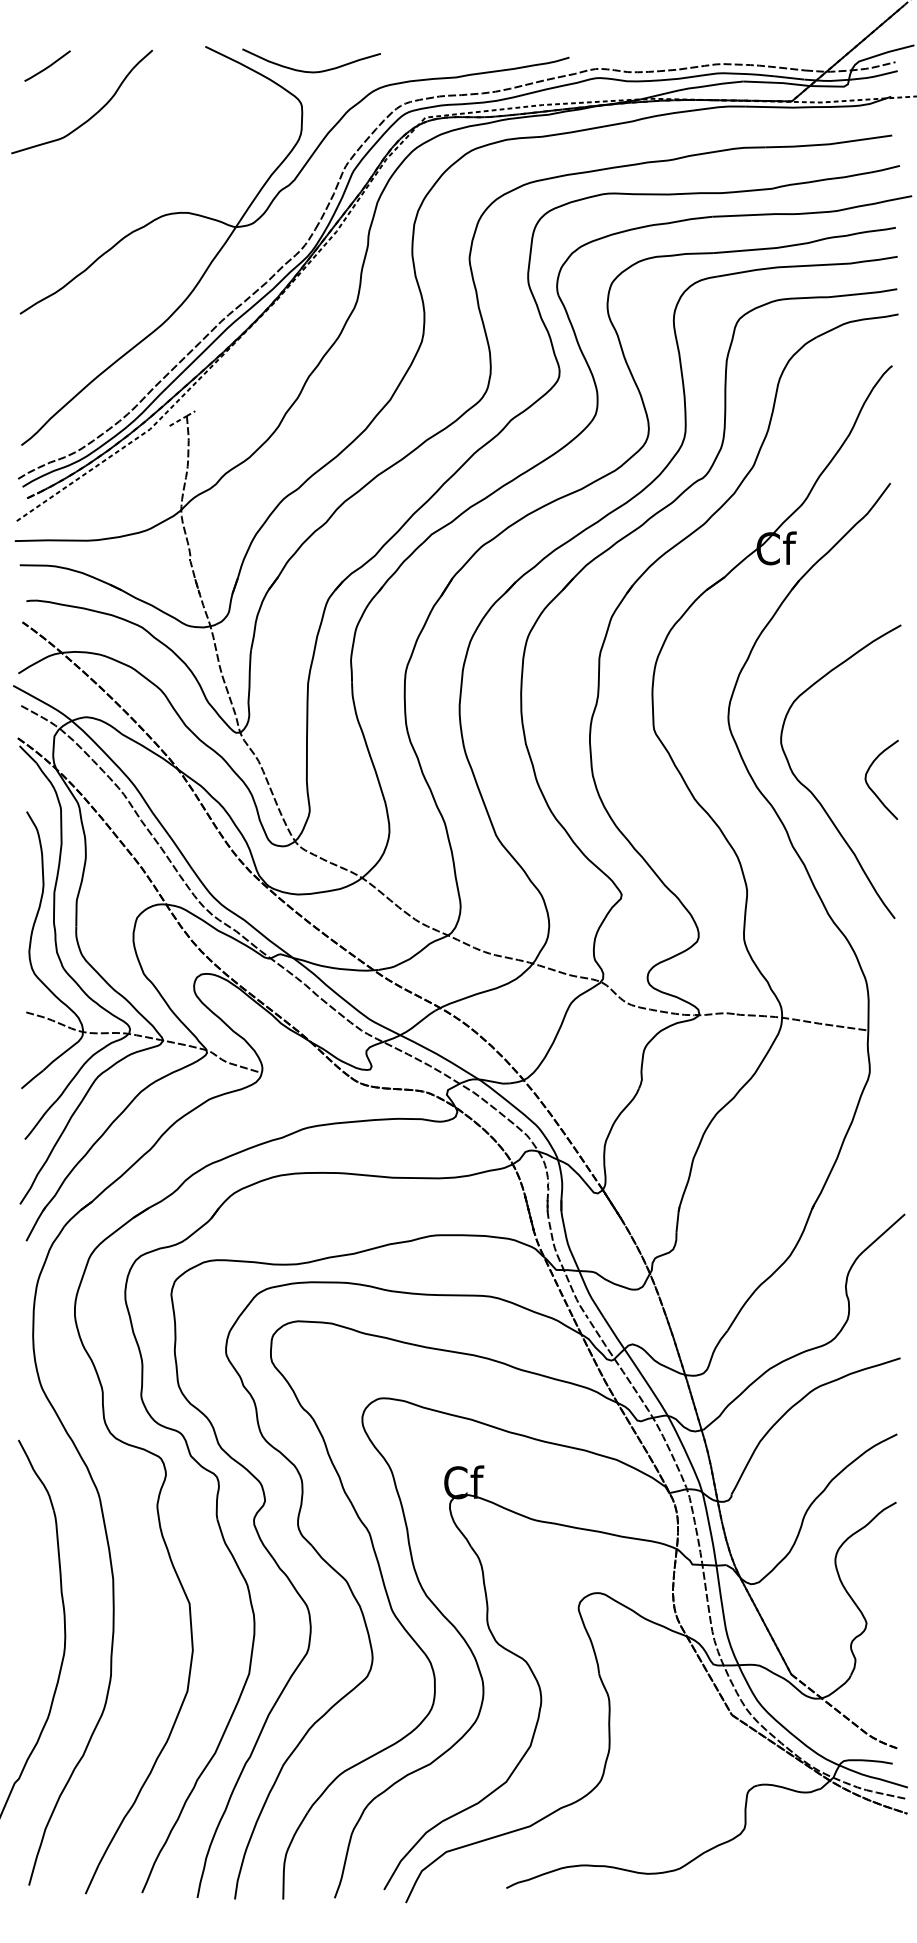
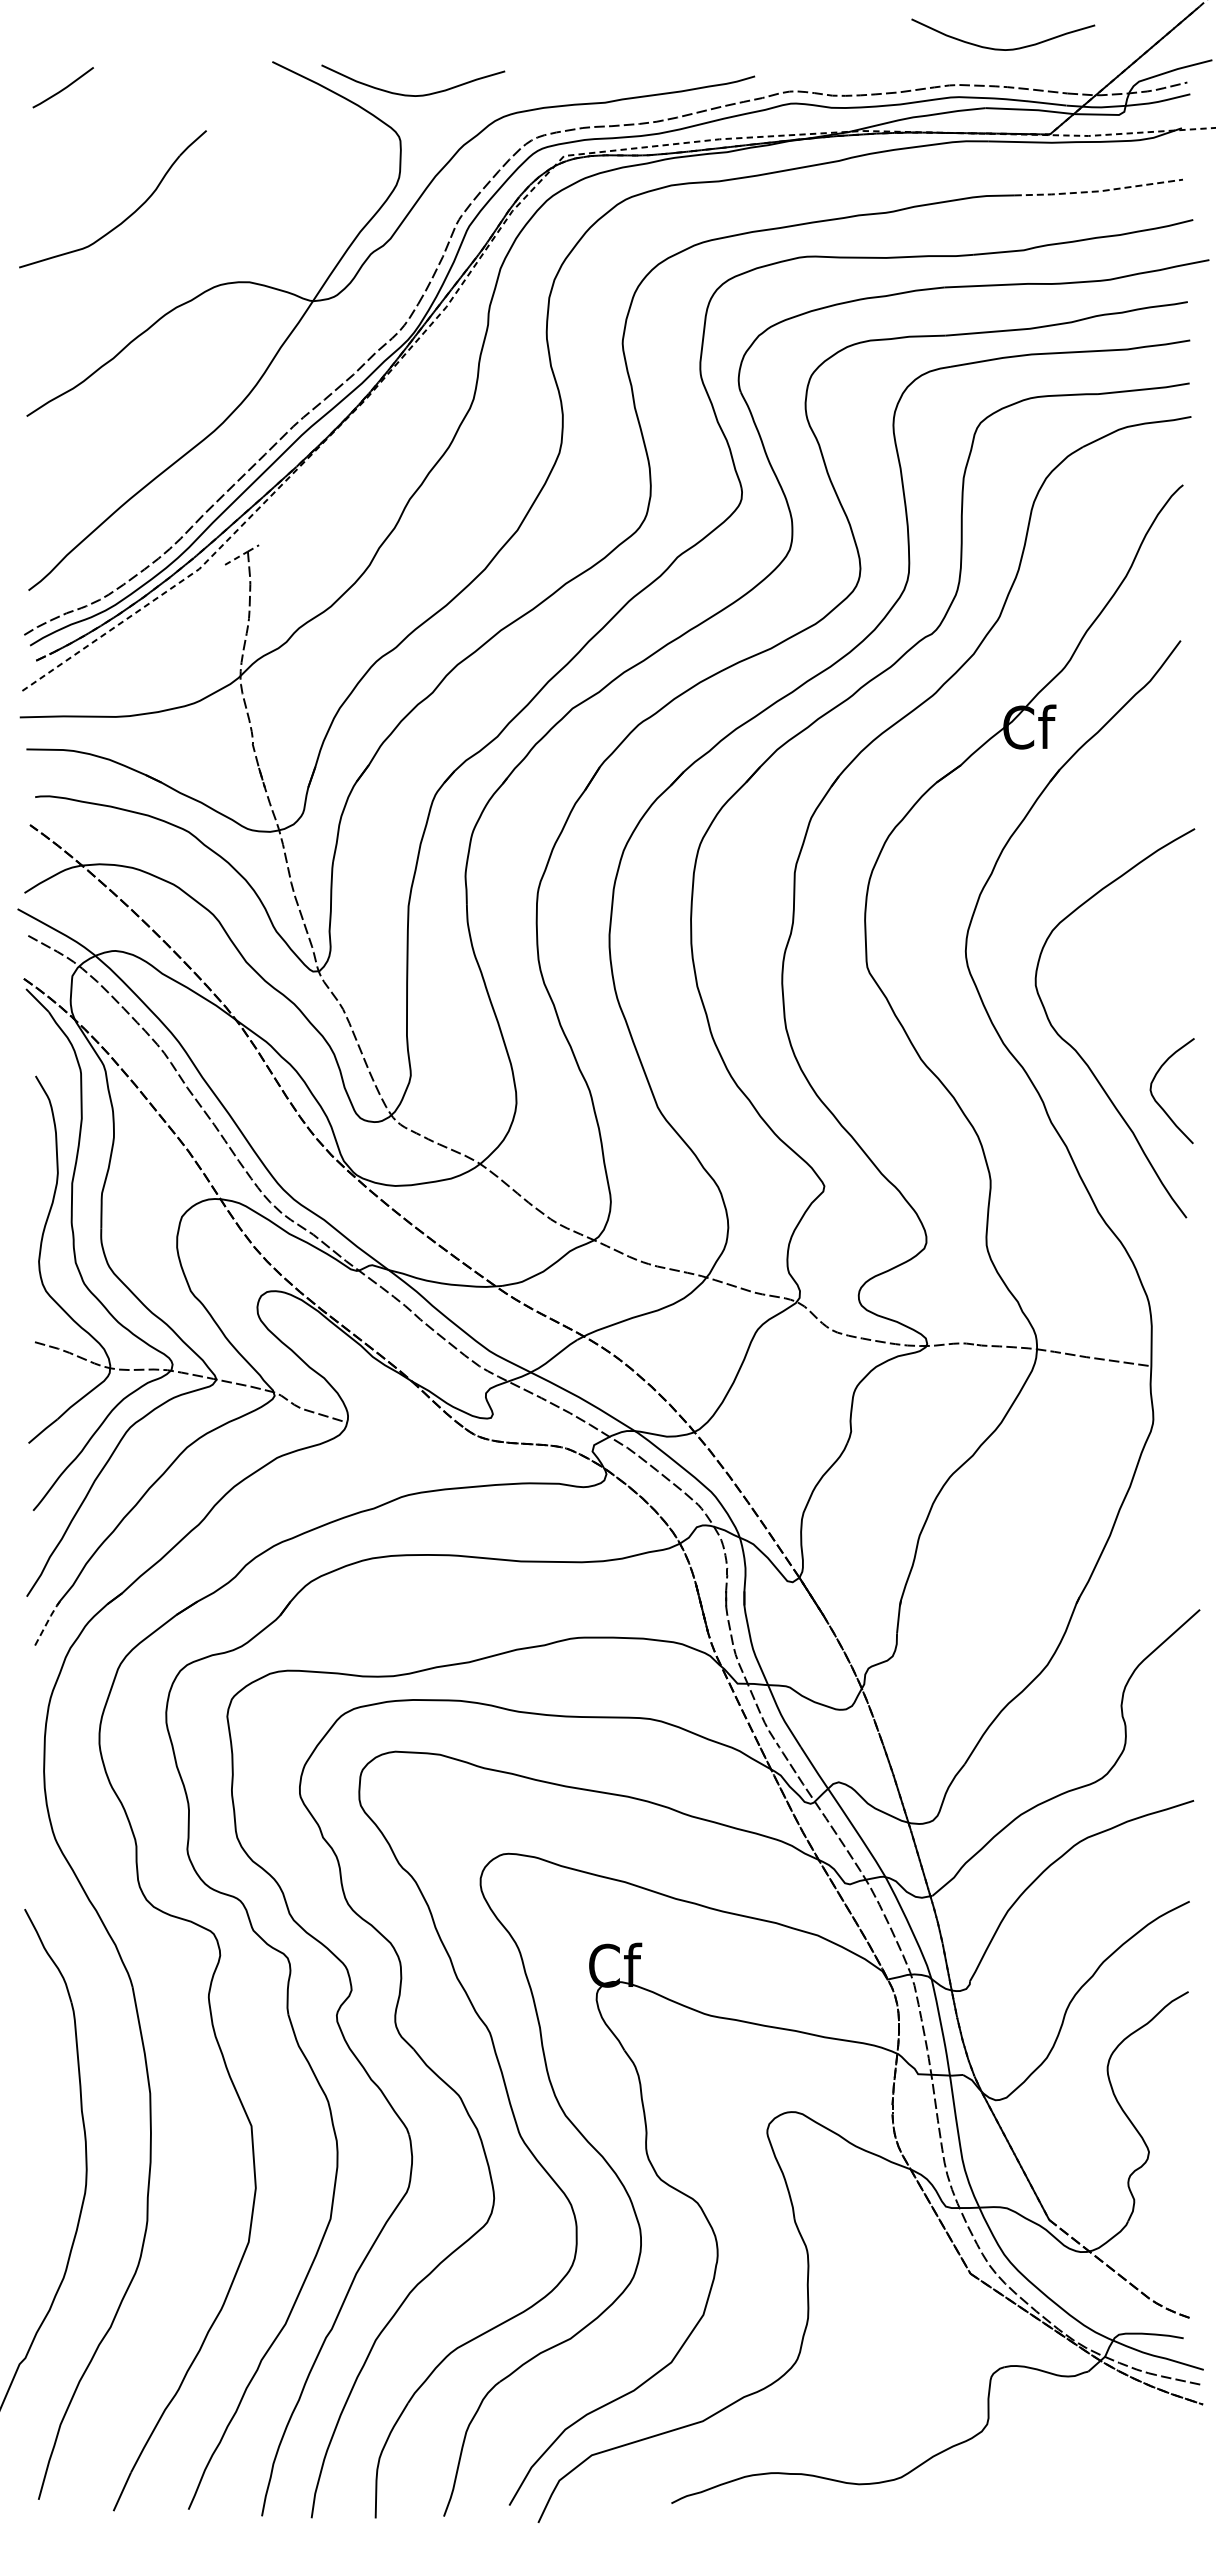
curve: (754, 36) -> (1000, 48), added
part: (92, 115) -> (126, 217), moved
line: (829, 144) -> (1099, 191), solid -> dashed
curve: (871, 788) -> (1158, 1102), moved
line: (36, 1223) -> (48, 1621), solid -> dashed

